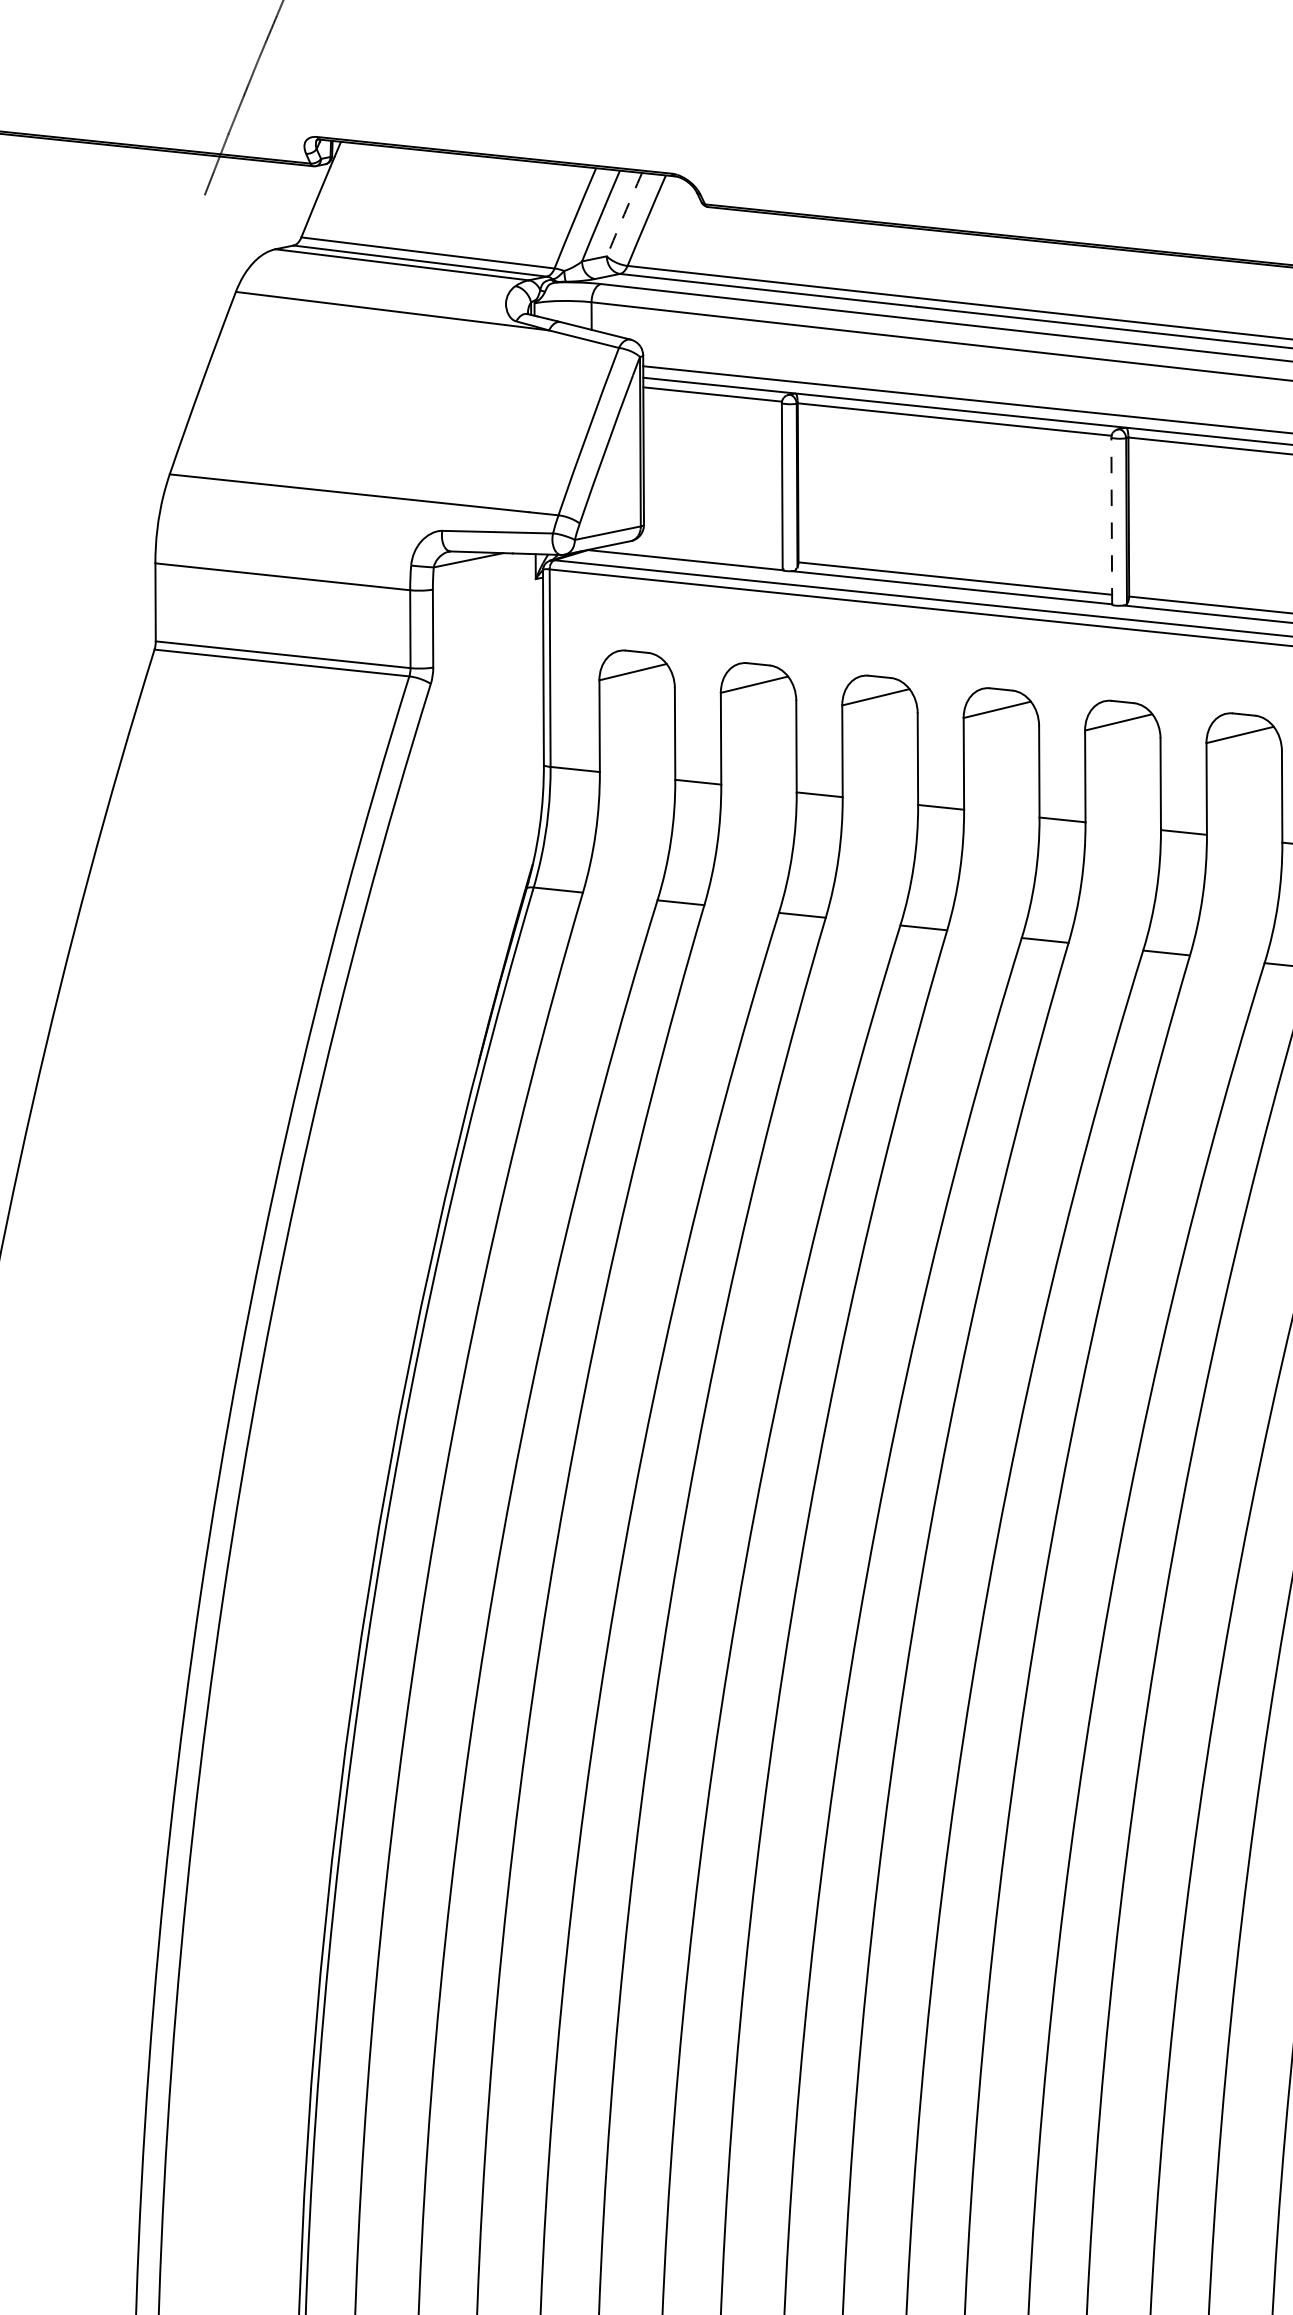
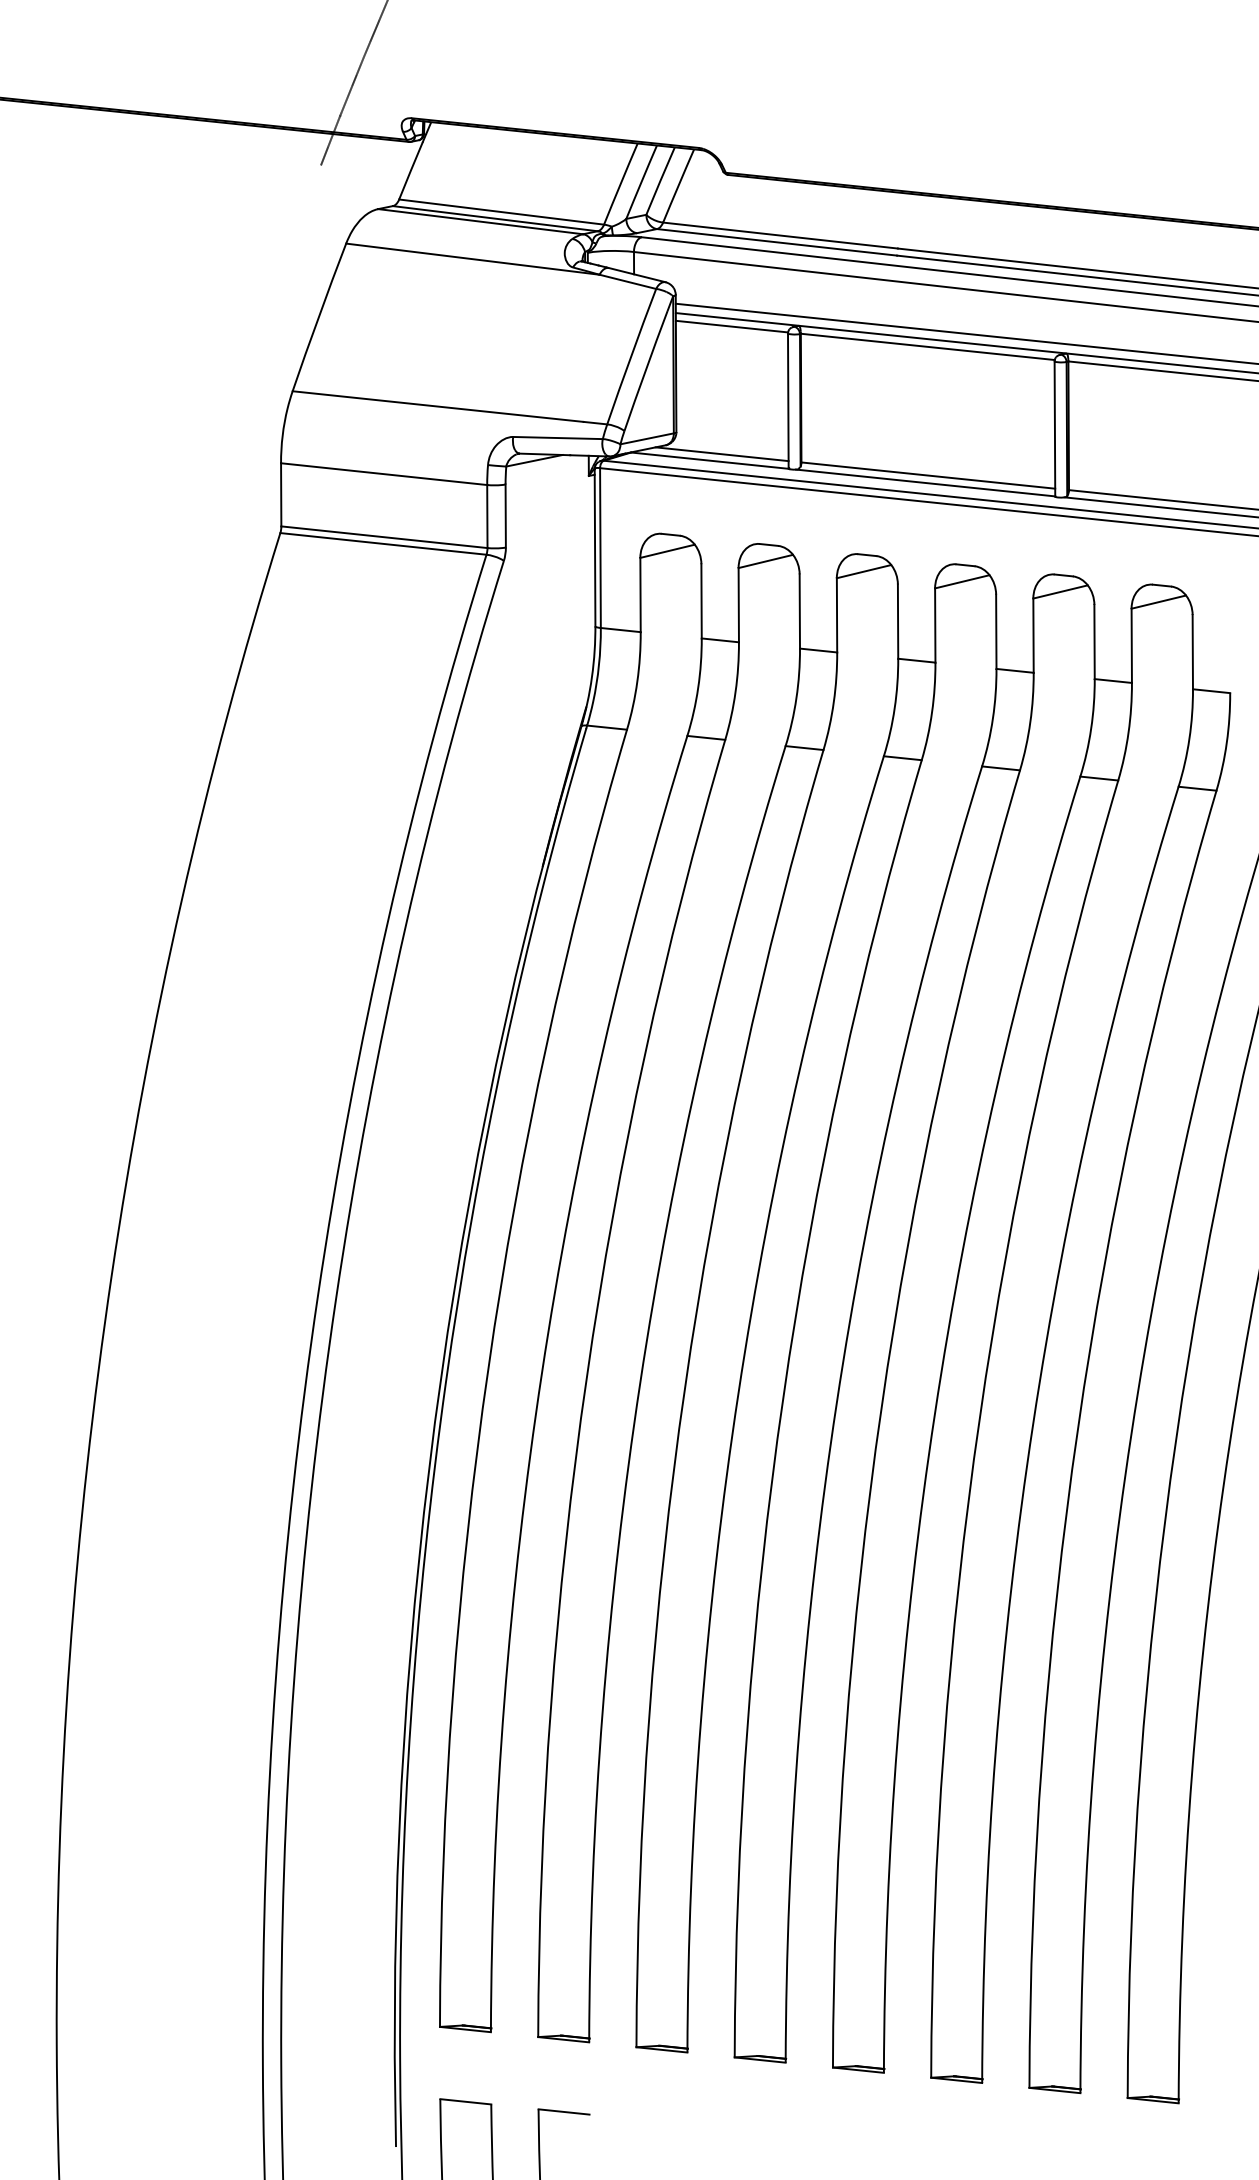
arc: (624, 215) -> (660, 181), dashed -> solid
line: (1111, 521) -> (1054, 429), dashed -> solid
line: (699, 552) -> (721, 454), added

